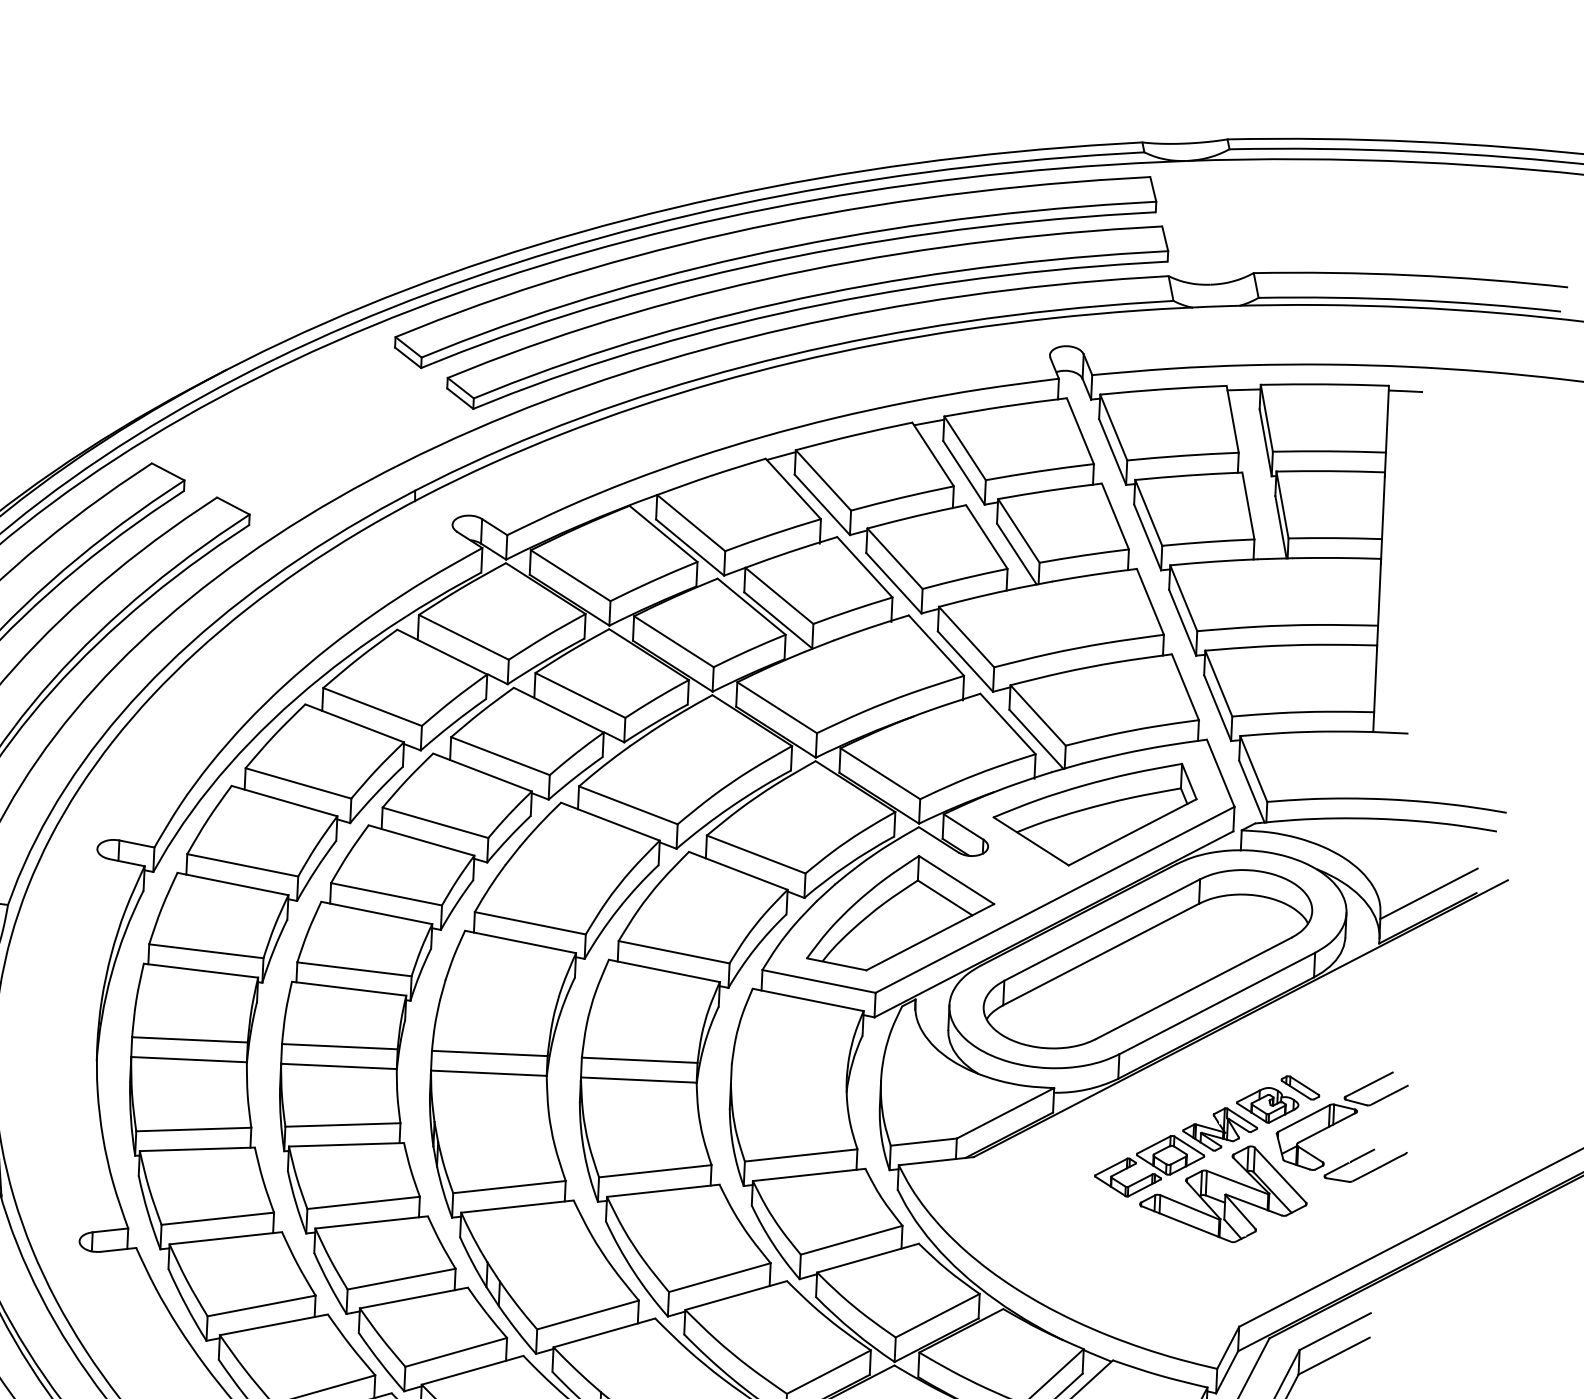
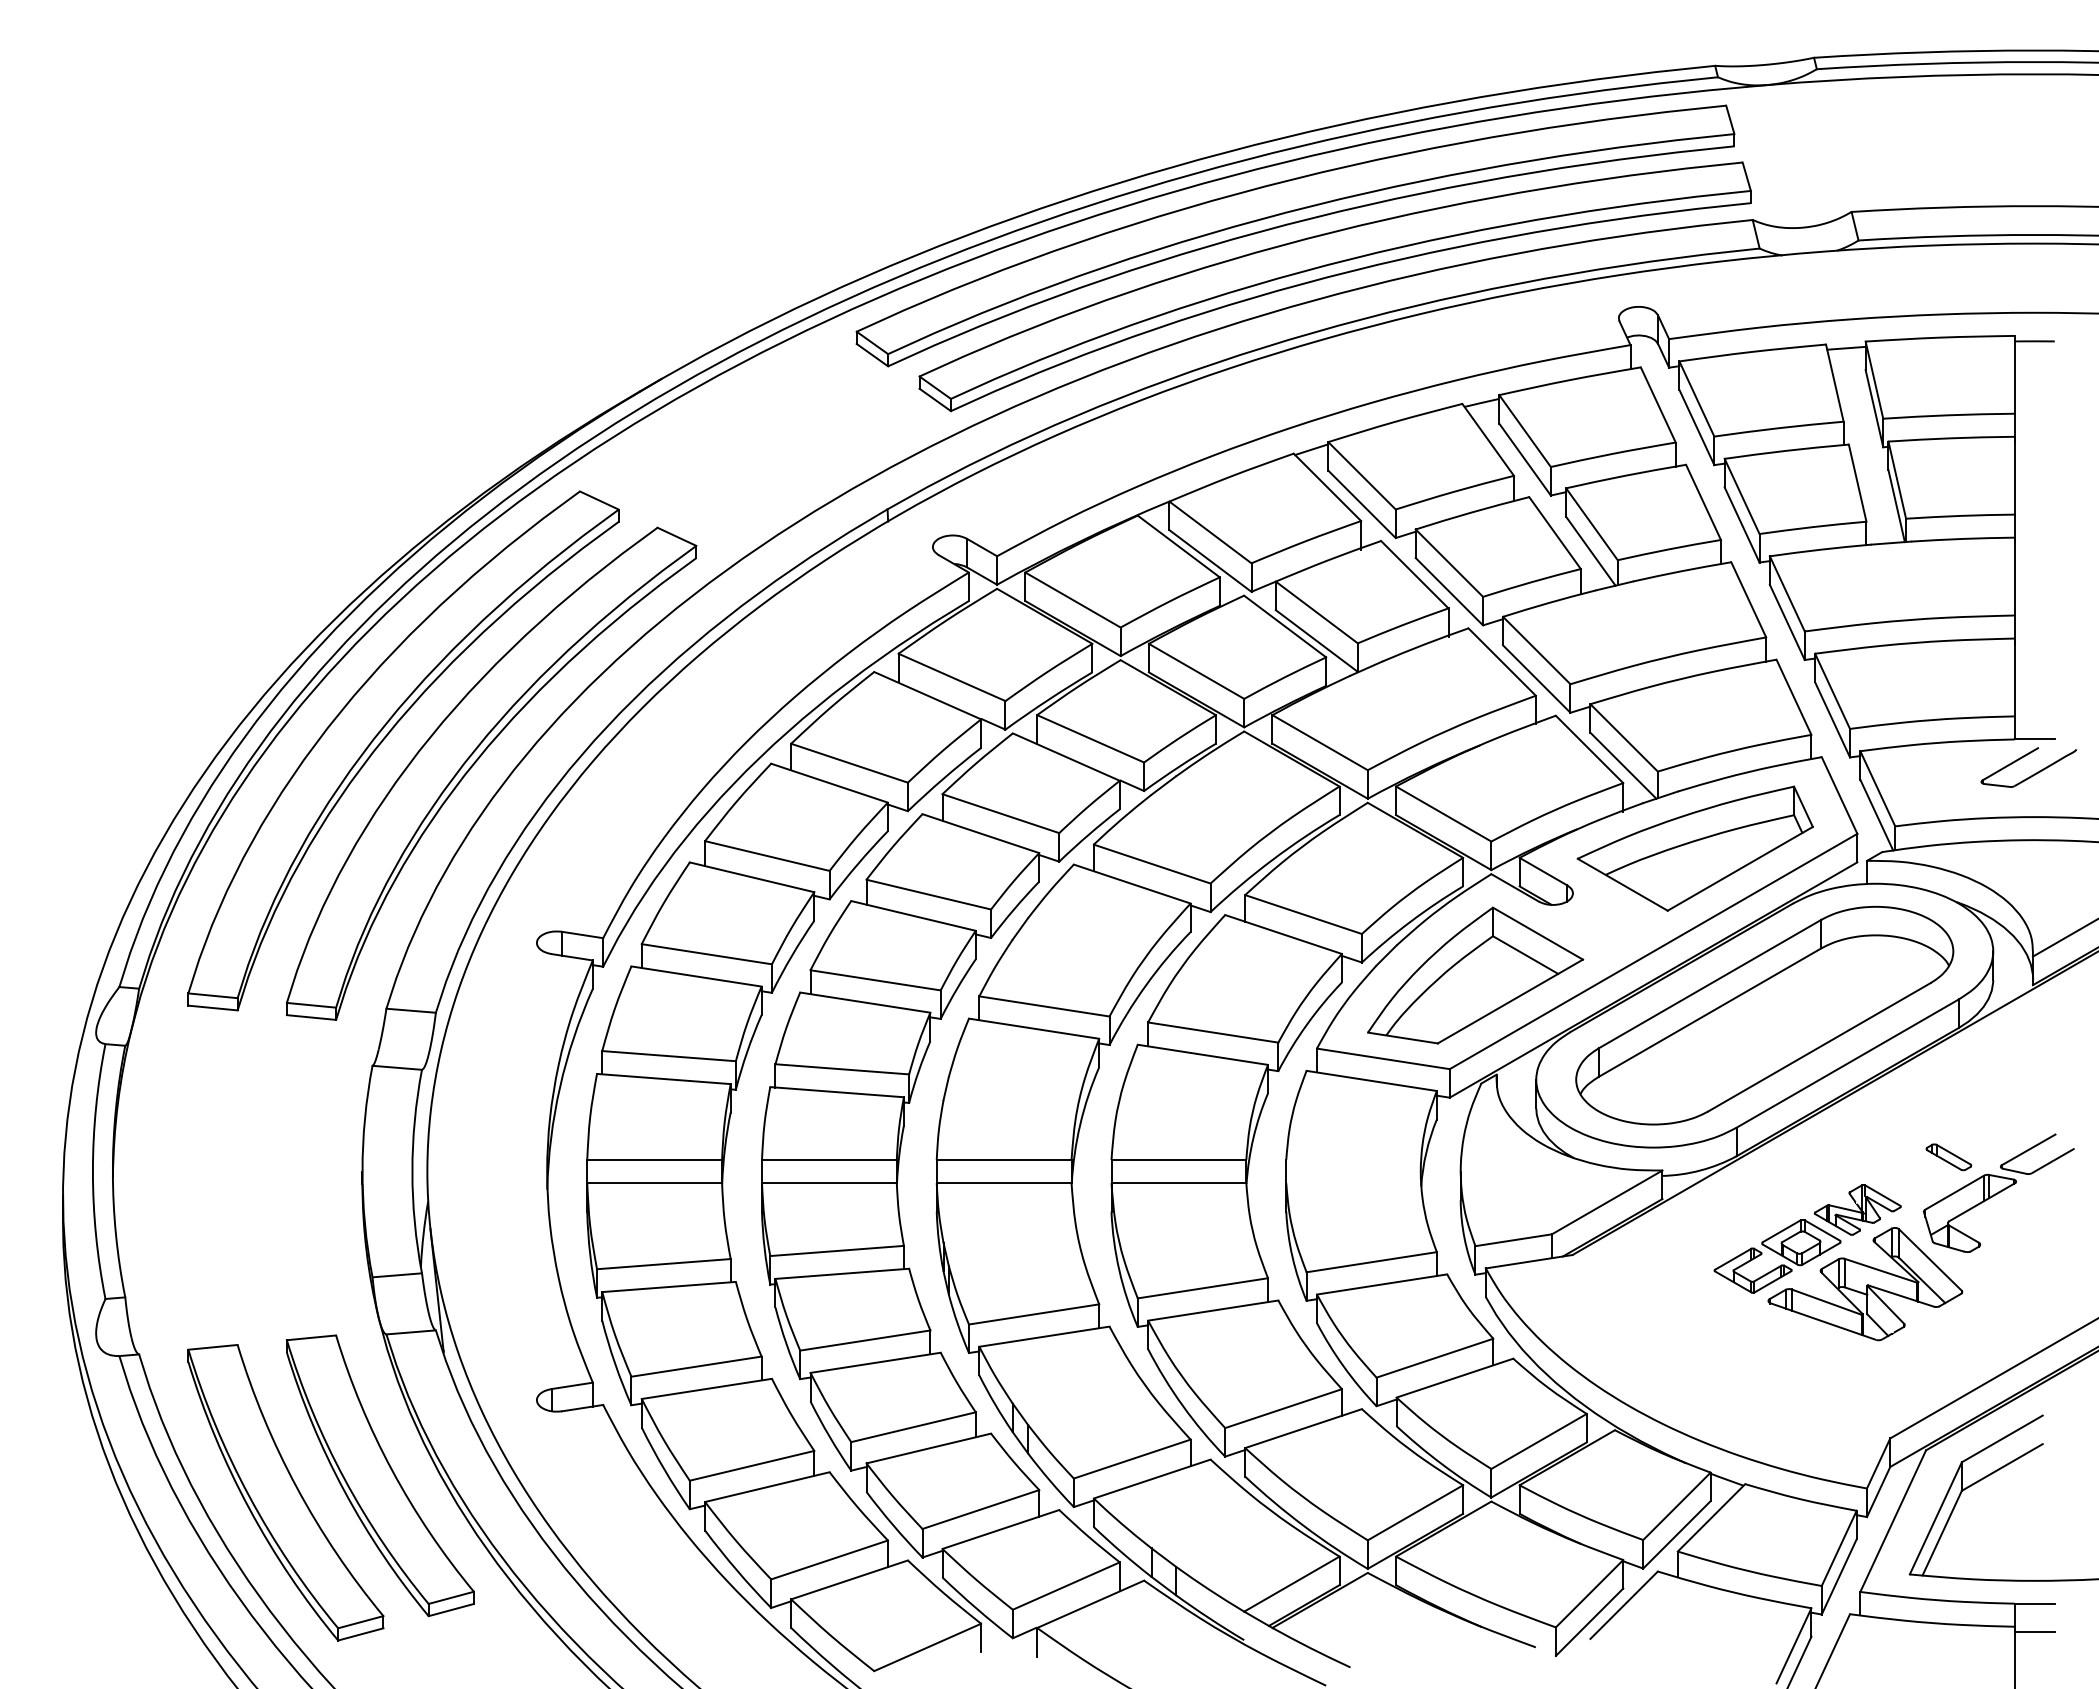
part: (1267, 1105) -> (1911, 1179), removed
part: (1368, 1172) -> (2032, 774), moved

